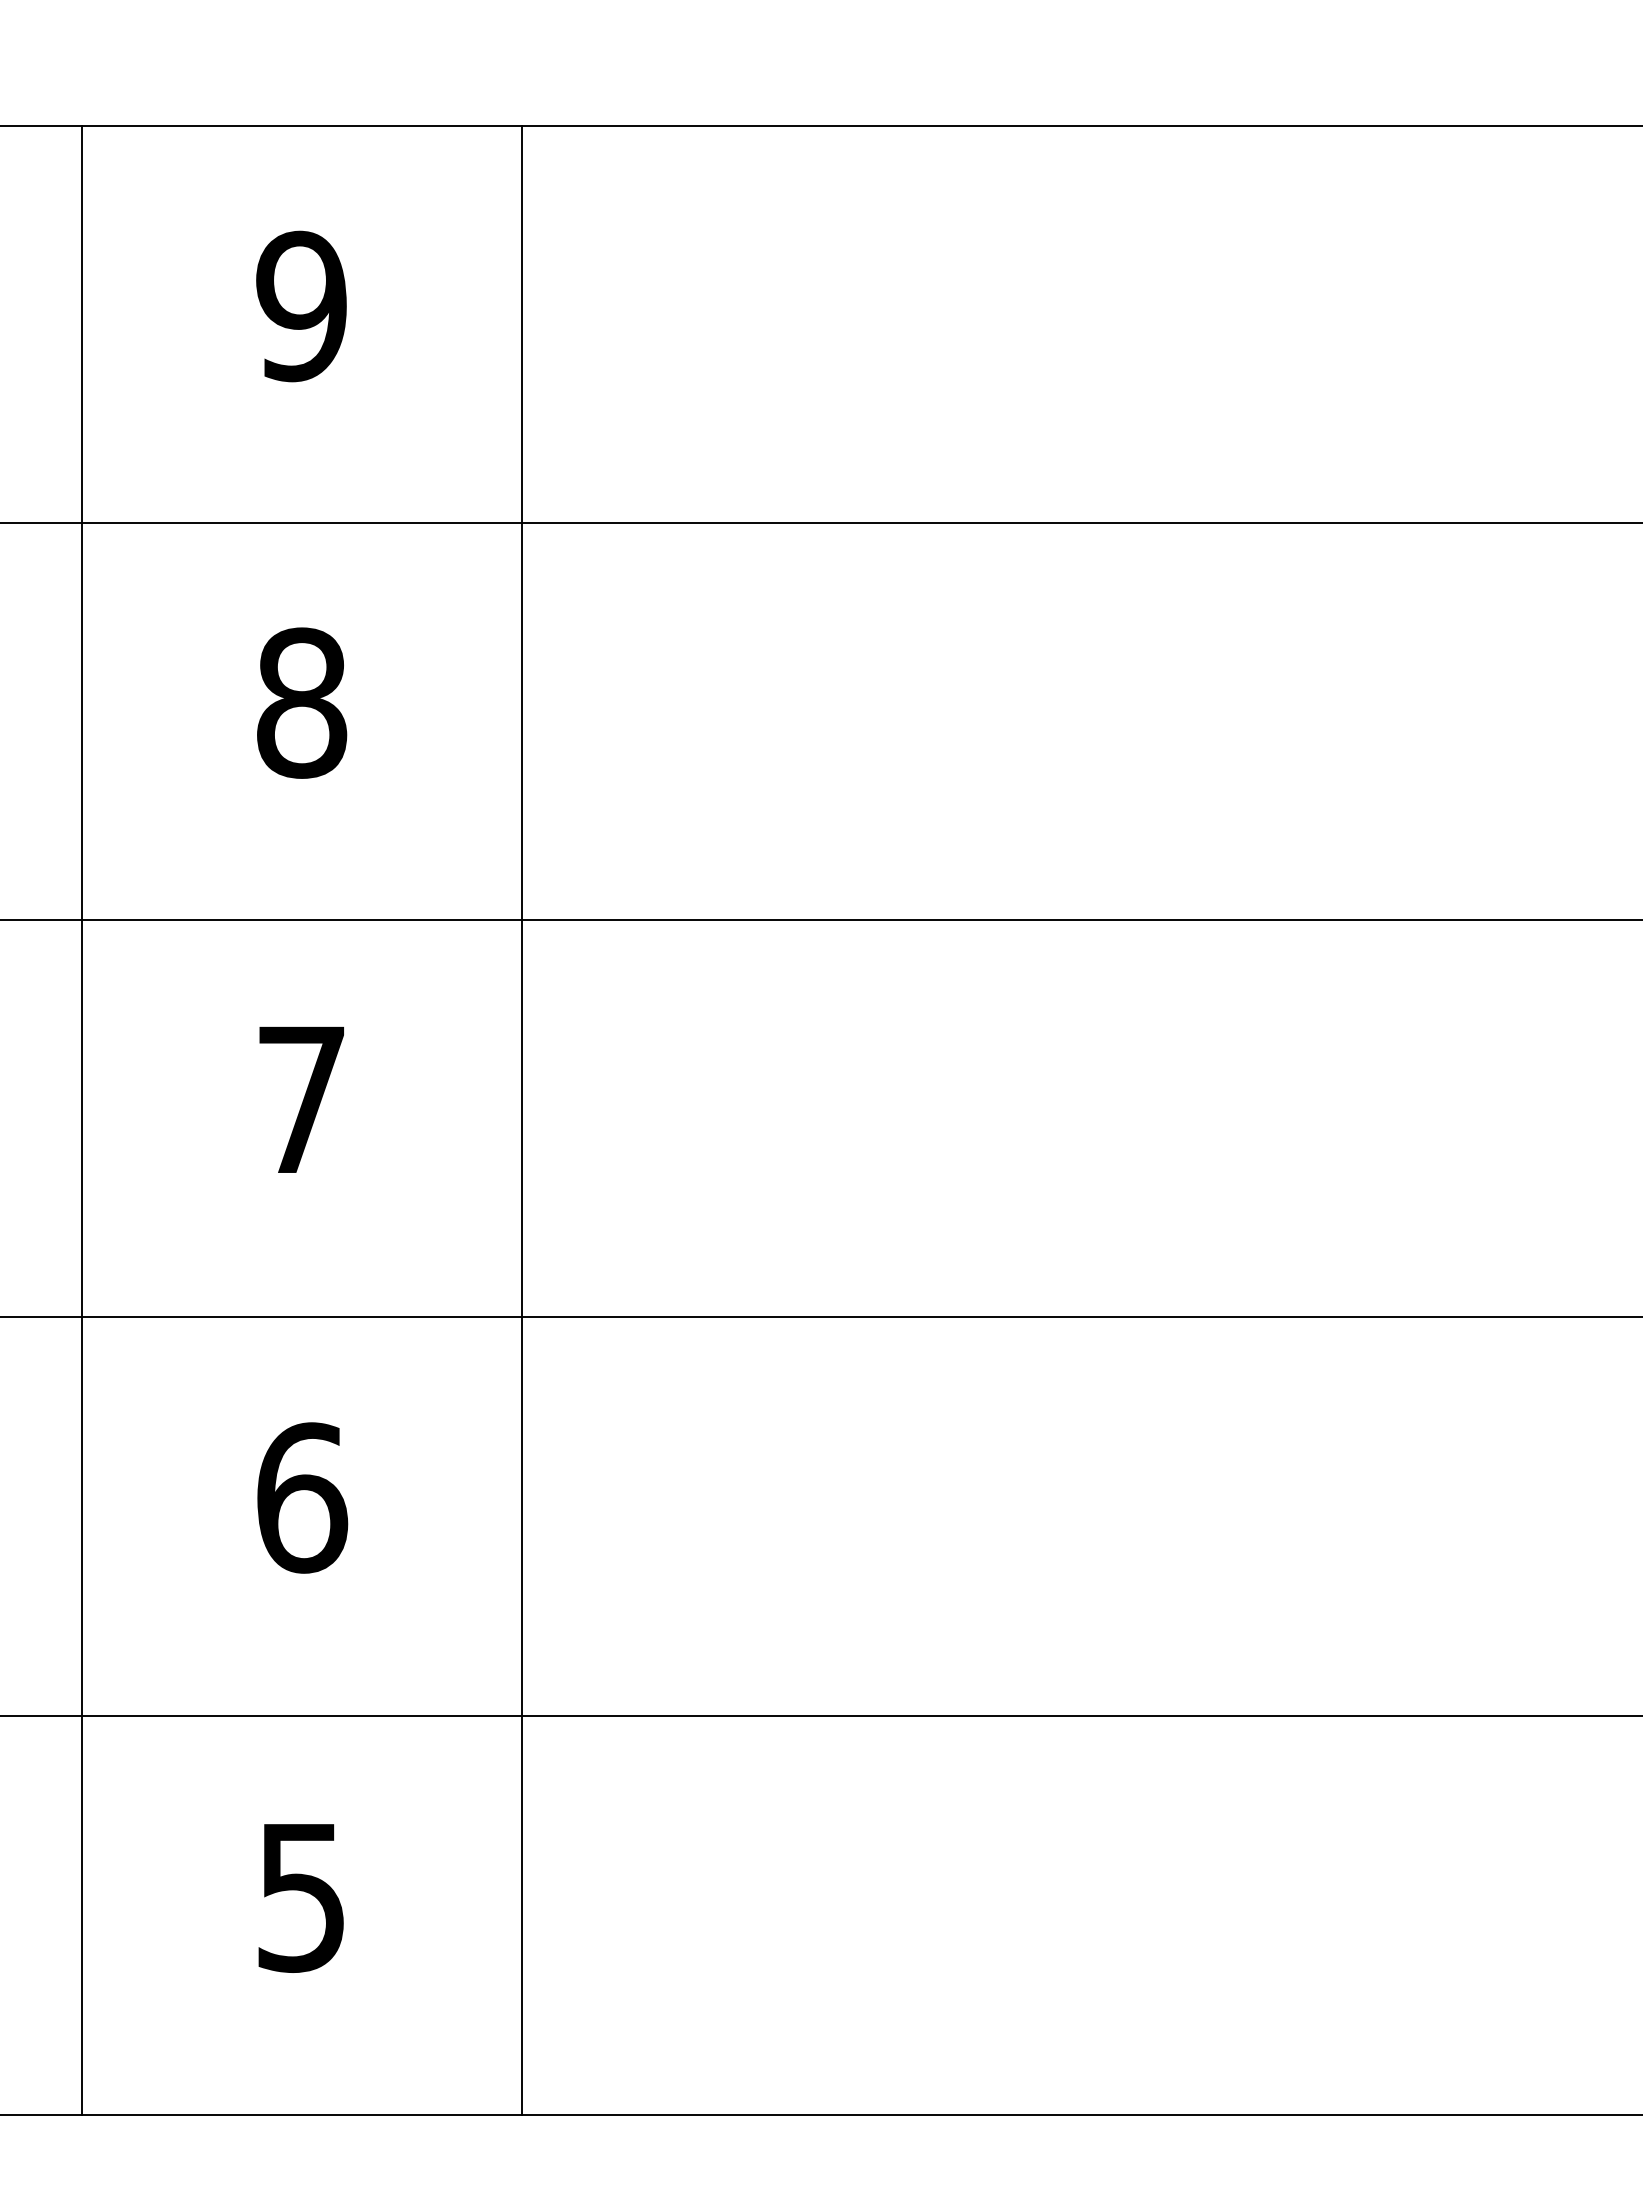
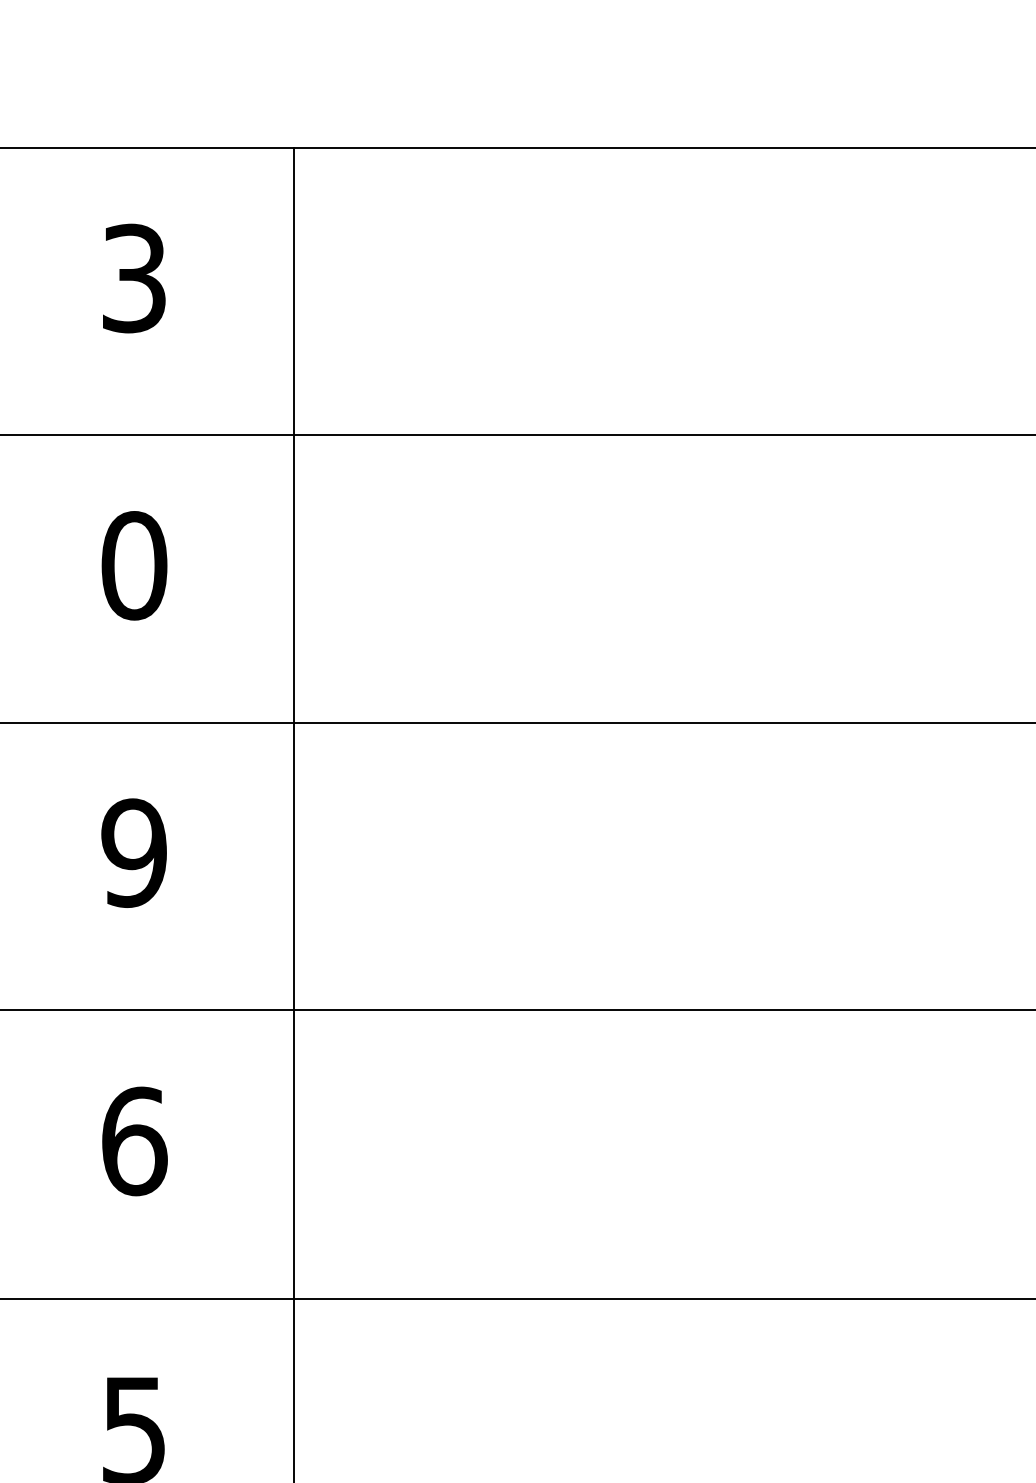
text: (301, 306) -> (134, 278), 9 -> 3
text: (301, 702) -> (134, 565), 8 -> 0
text: (301, 1099) -> (134, 852), 7 -> 9

